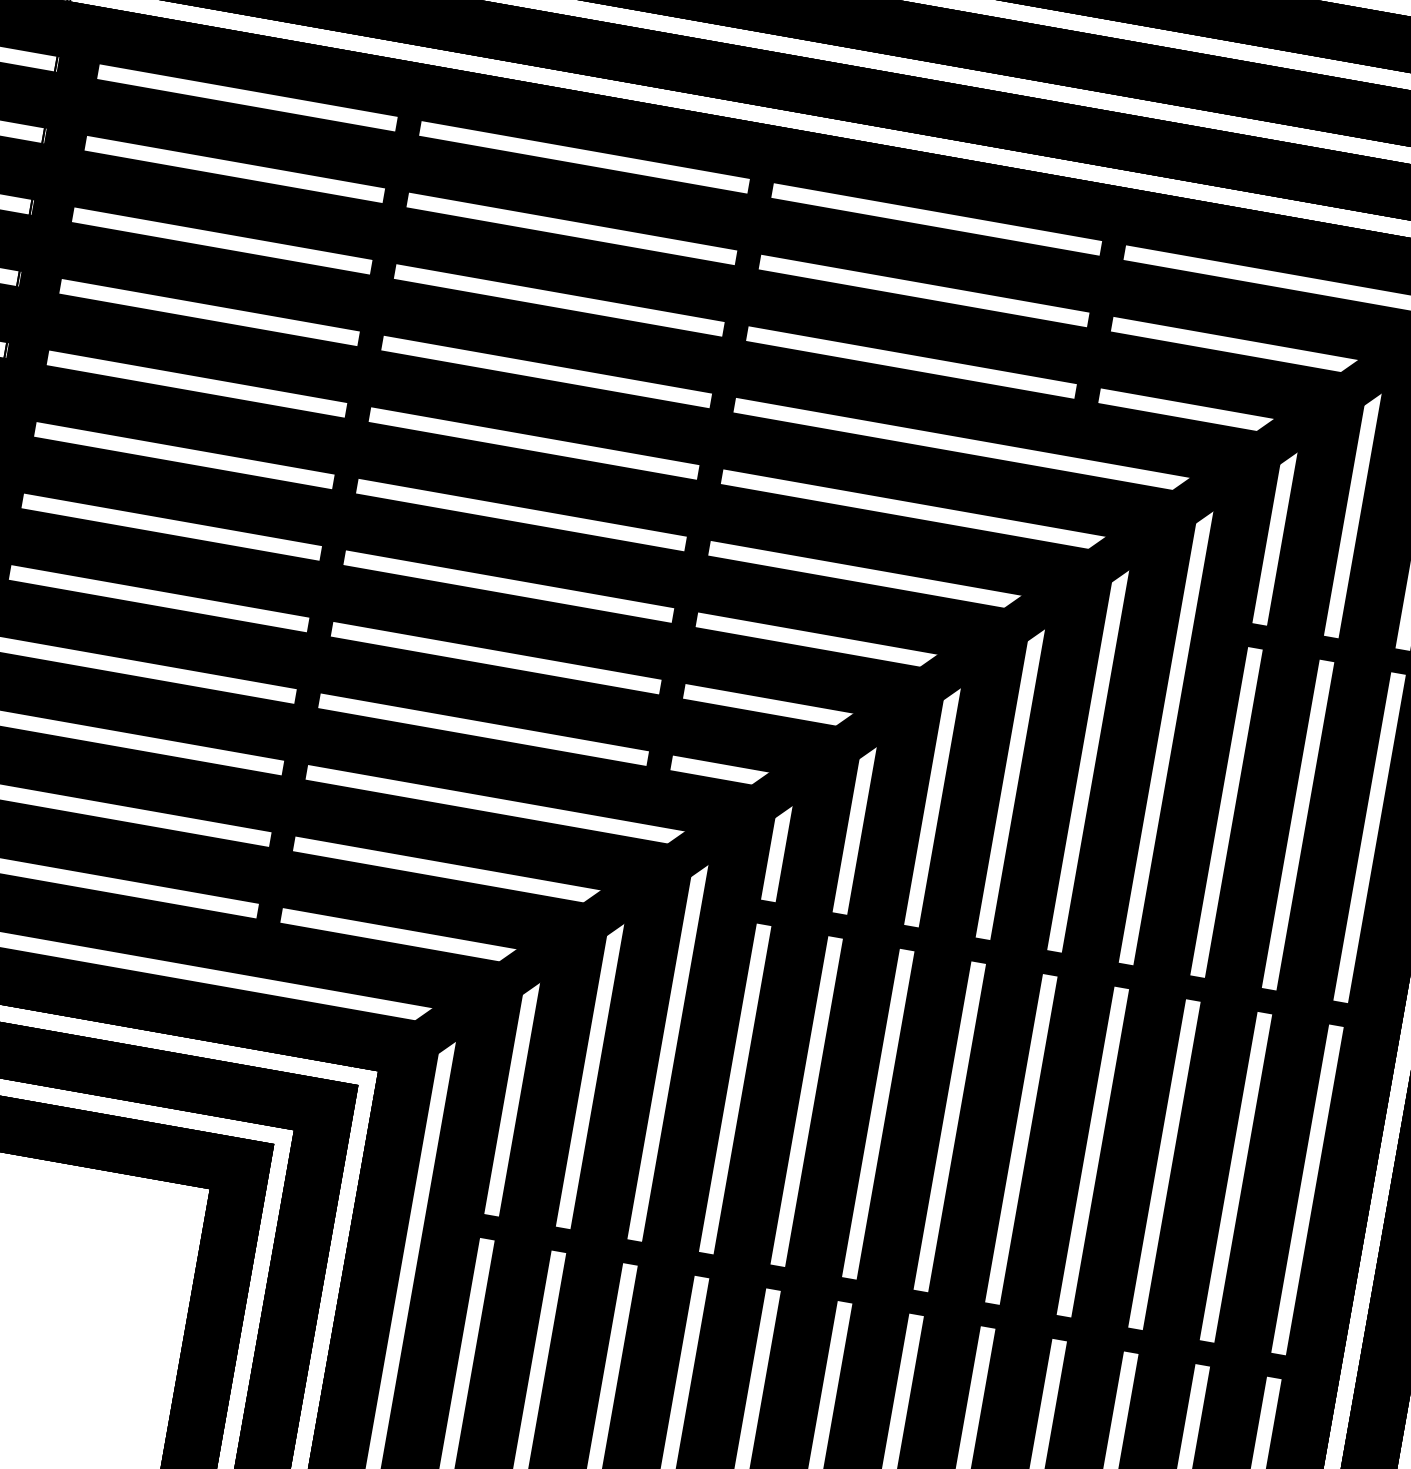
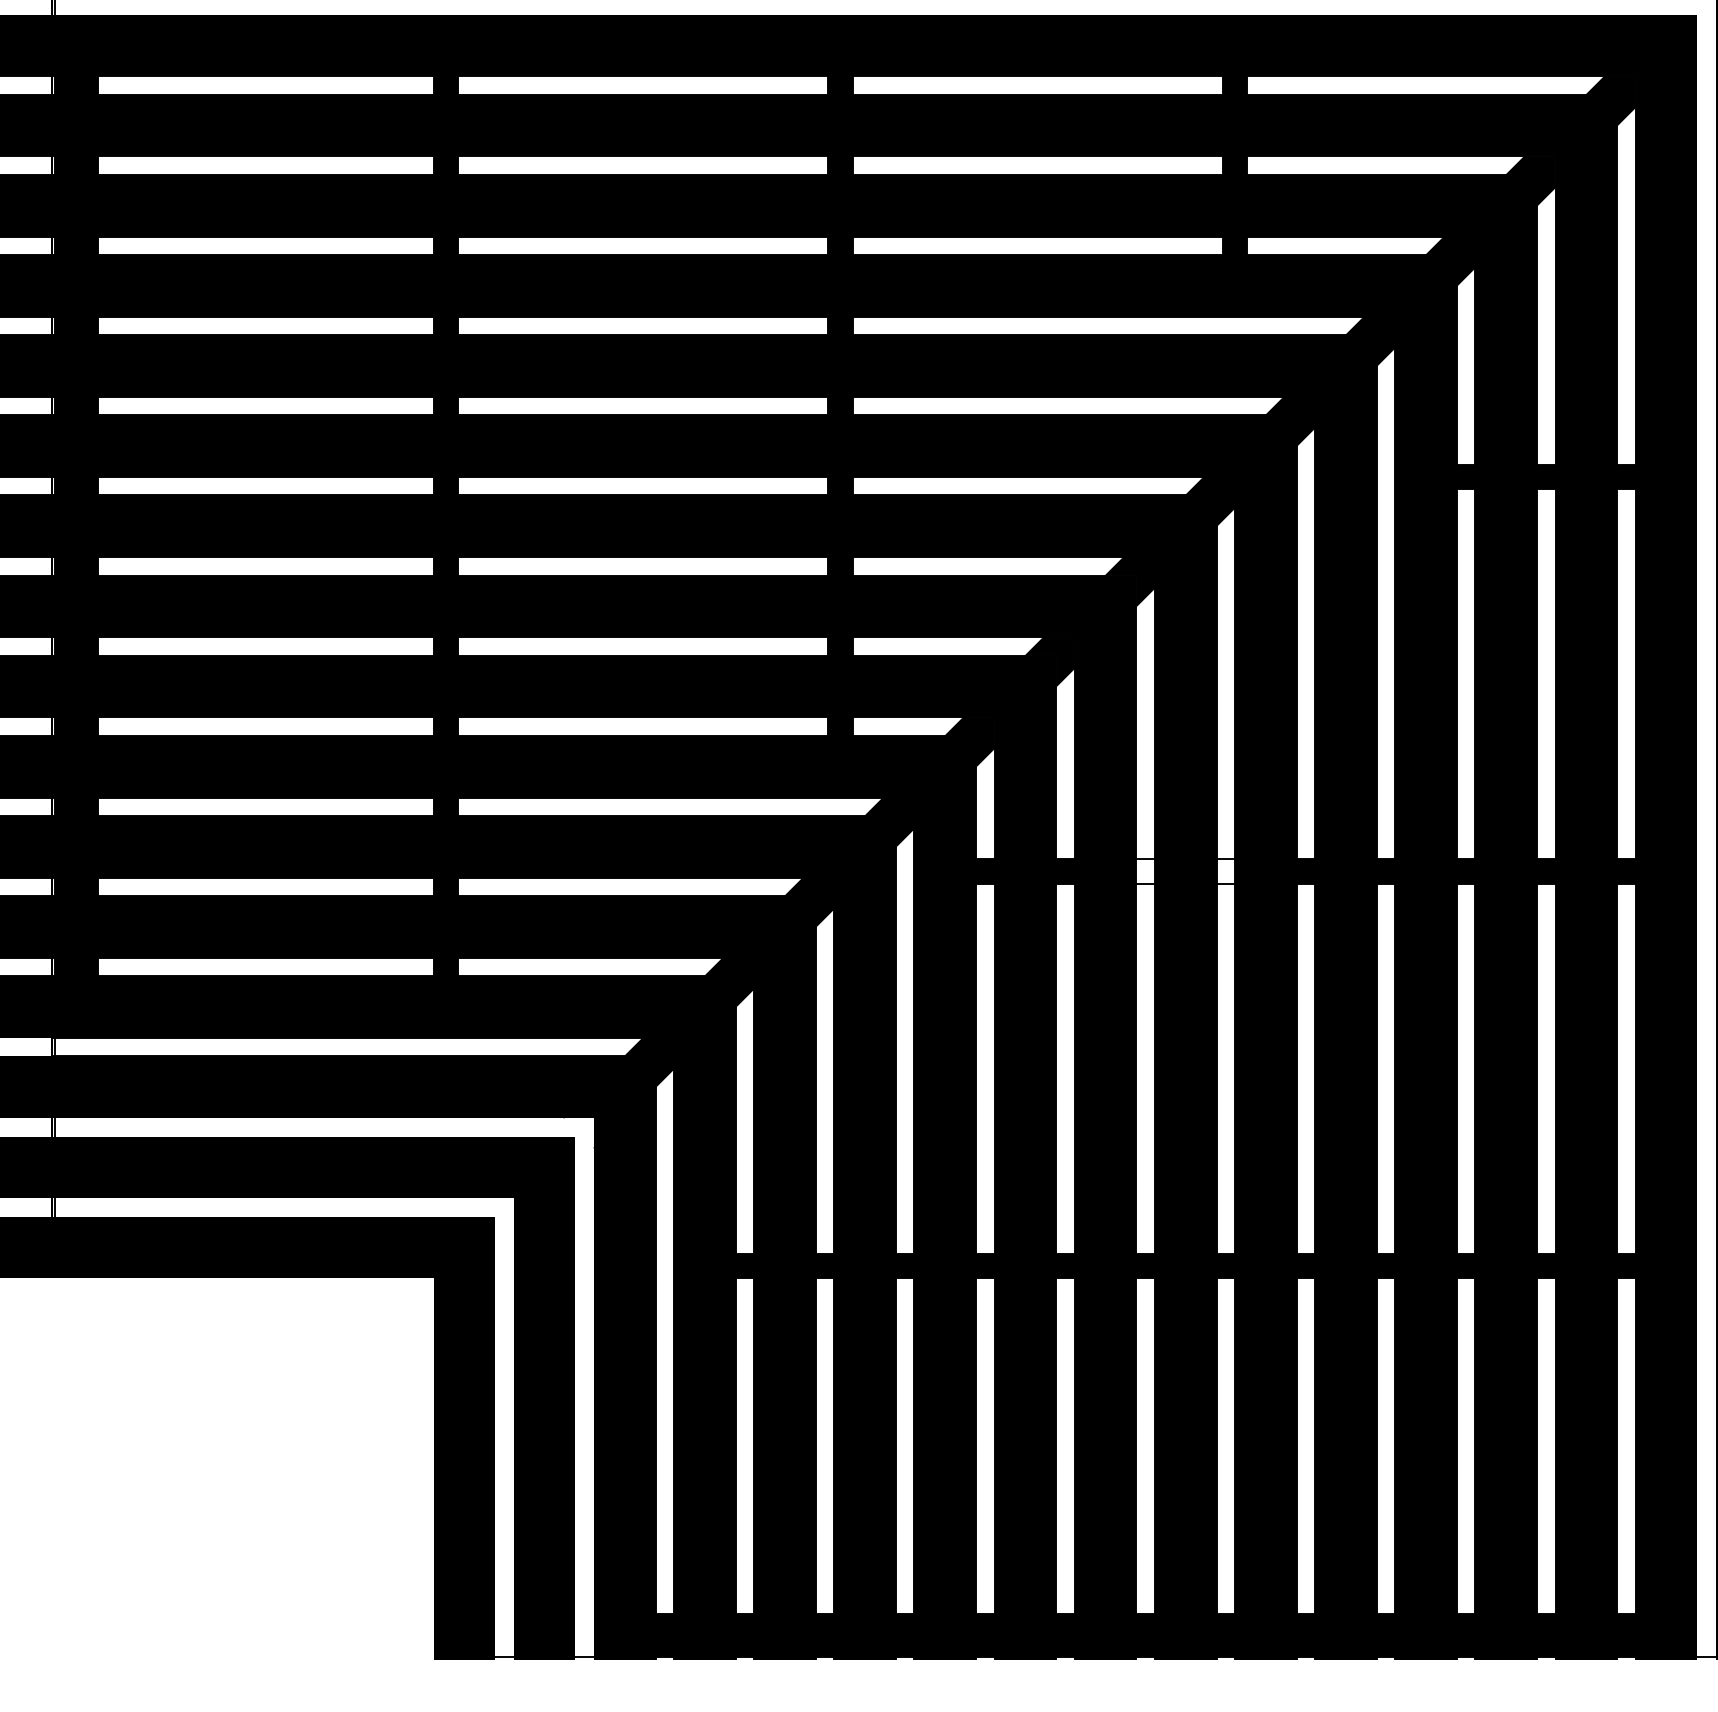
fill: (909, 938) -> (1145, 871), removed
fill: (980, 950) -> (1225, 871), removed

